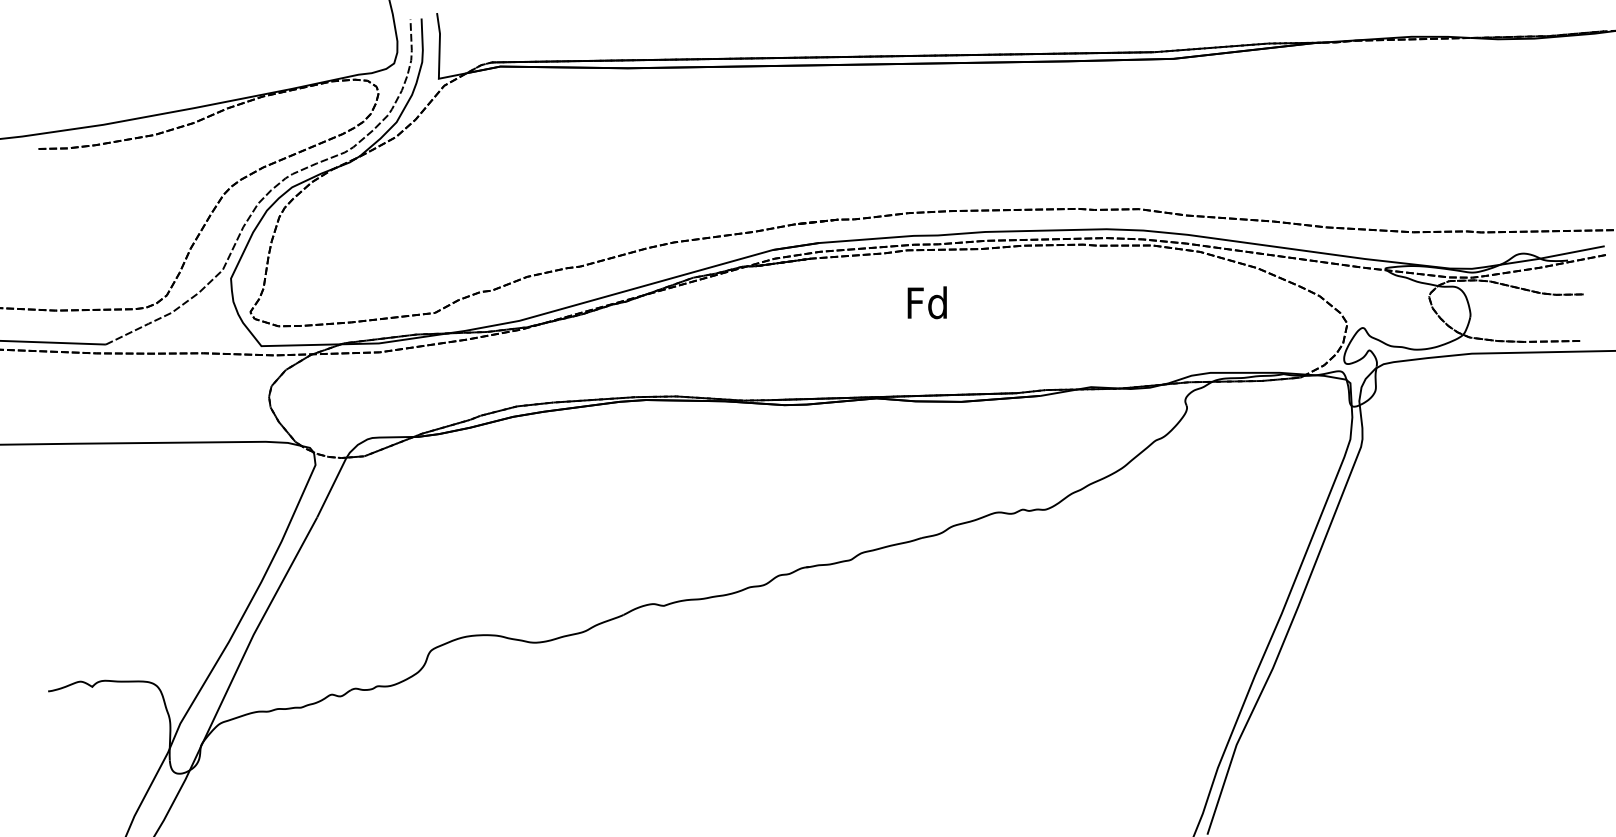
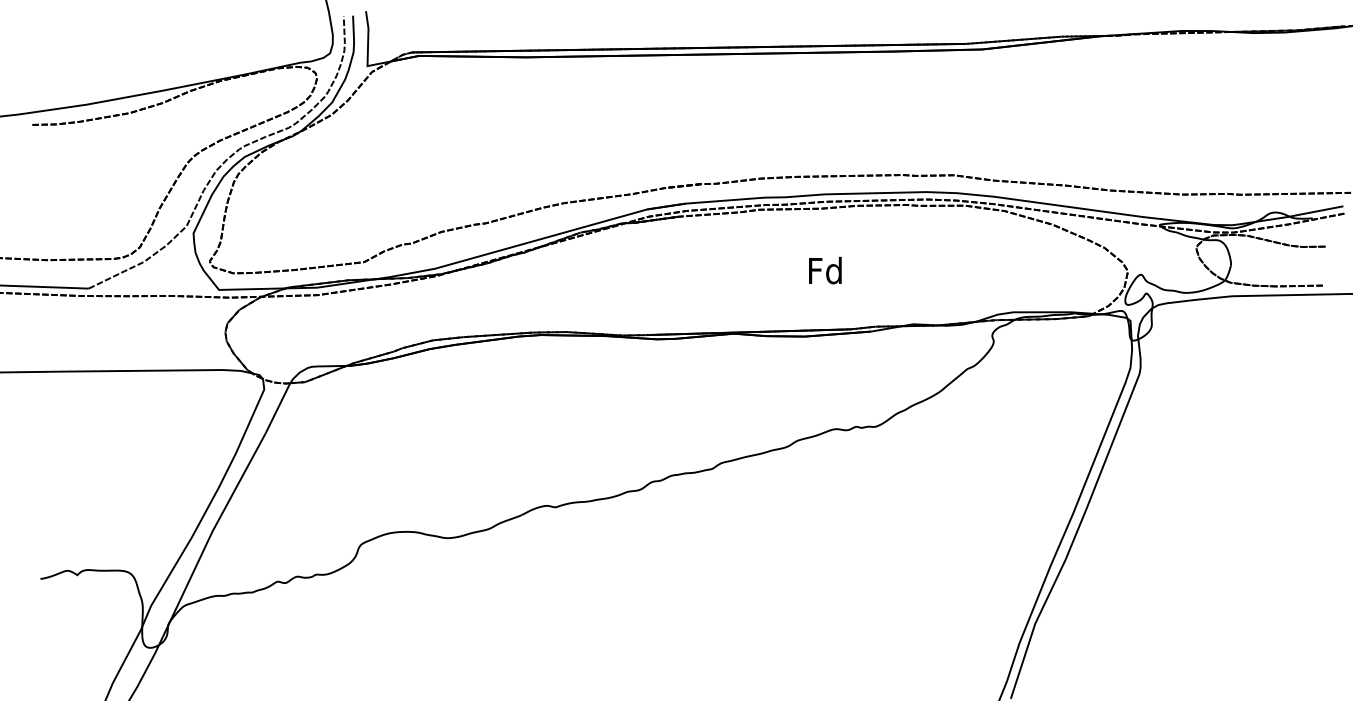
text: (927, 302) -> (825, 270), moved

